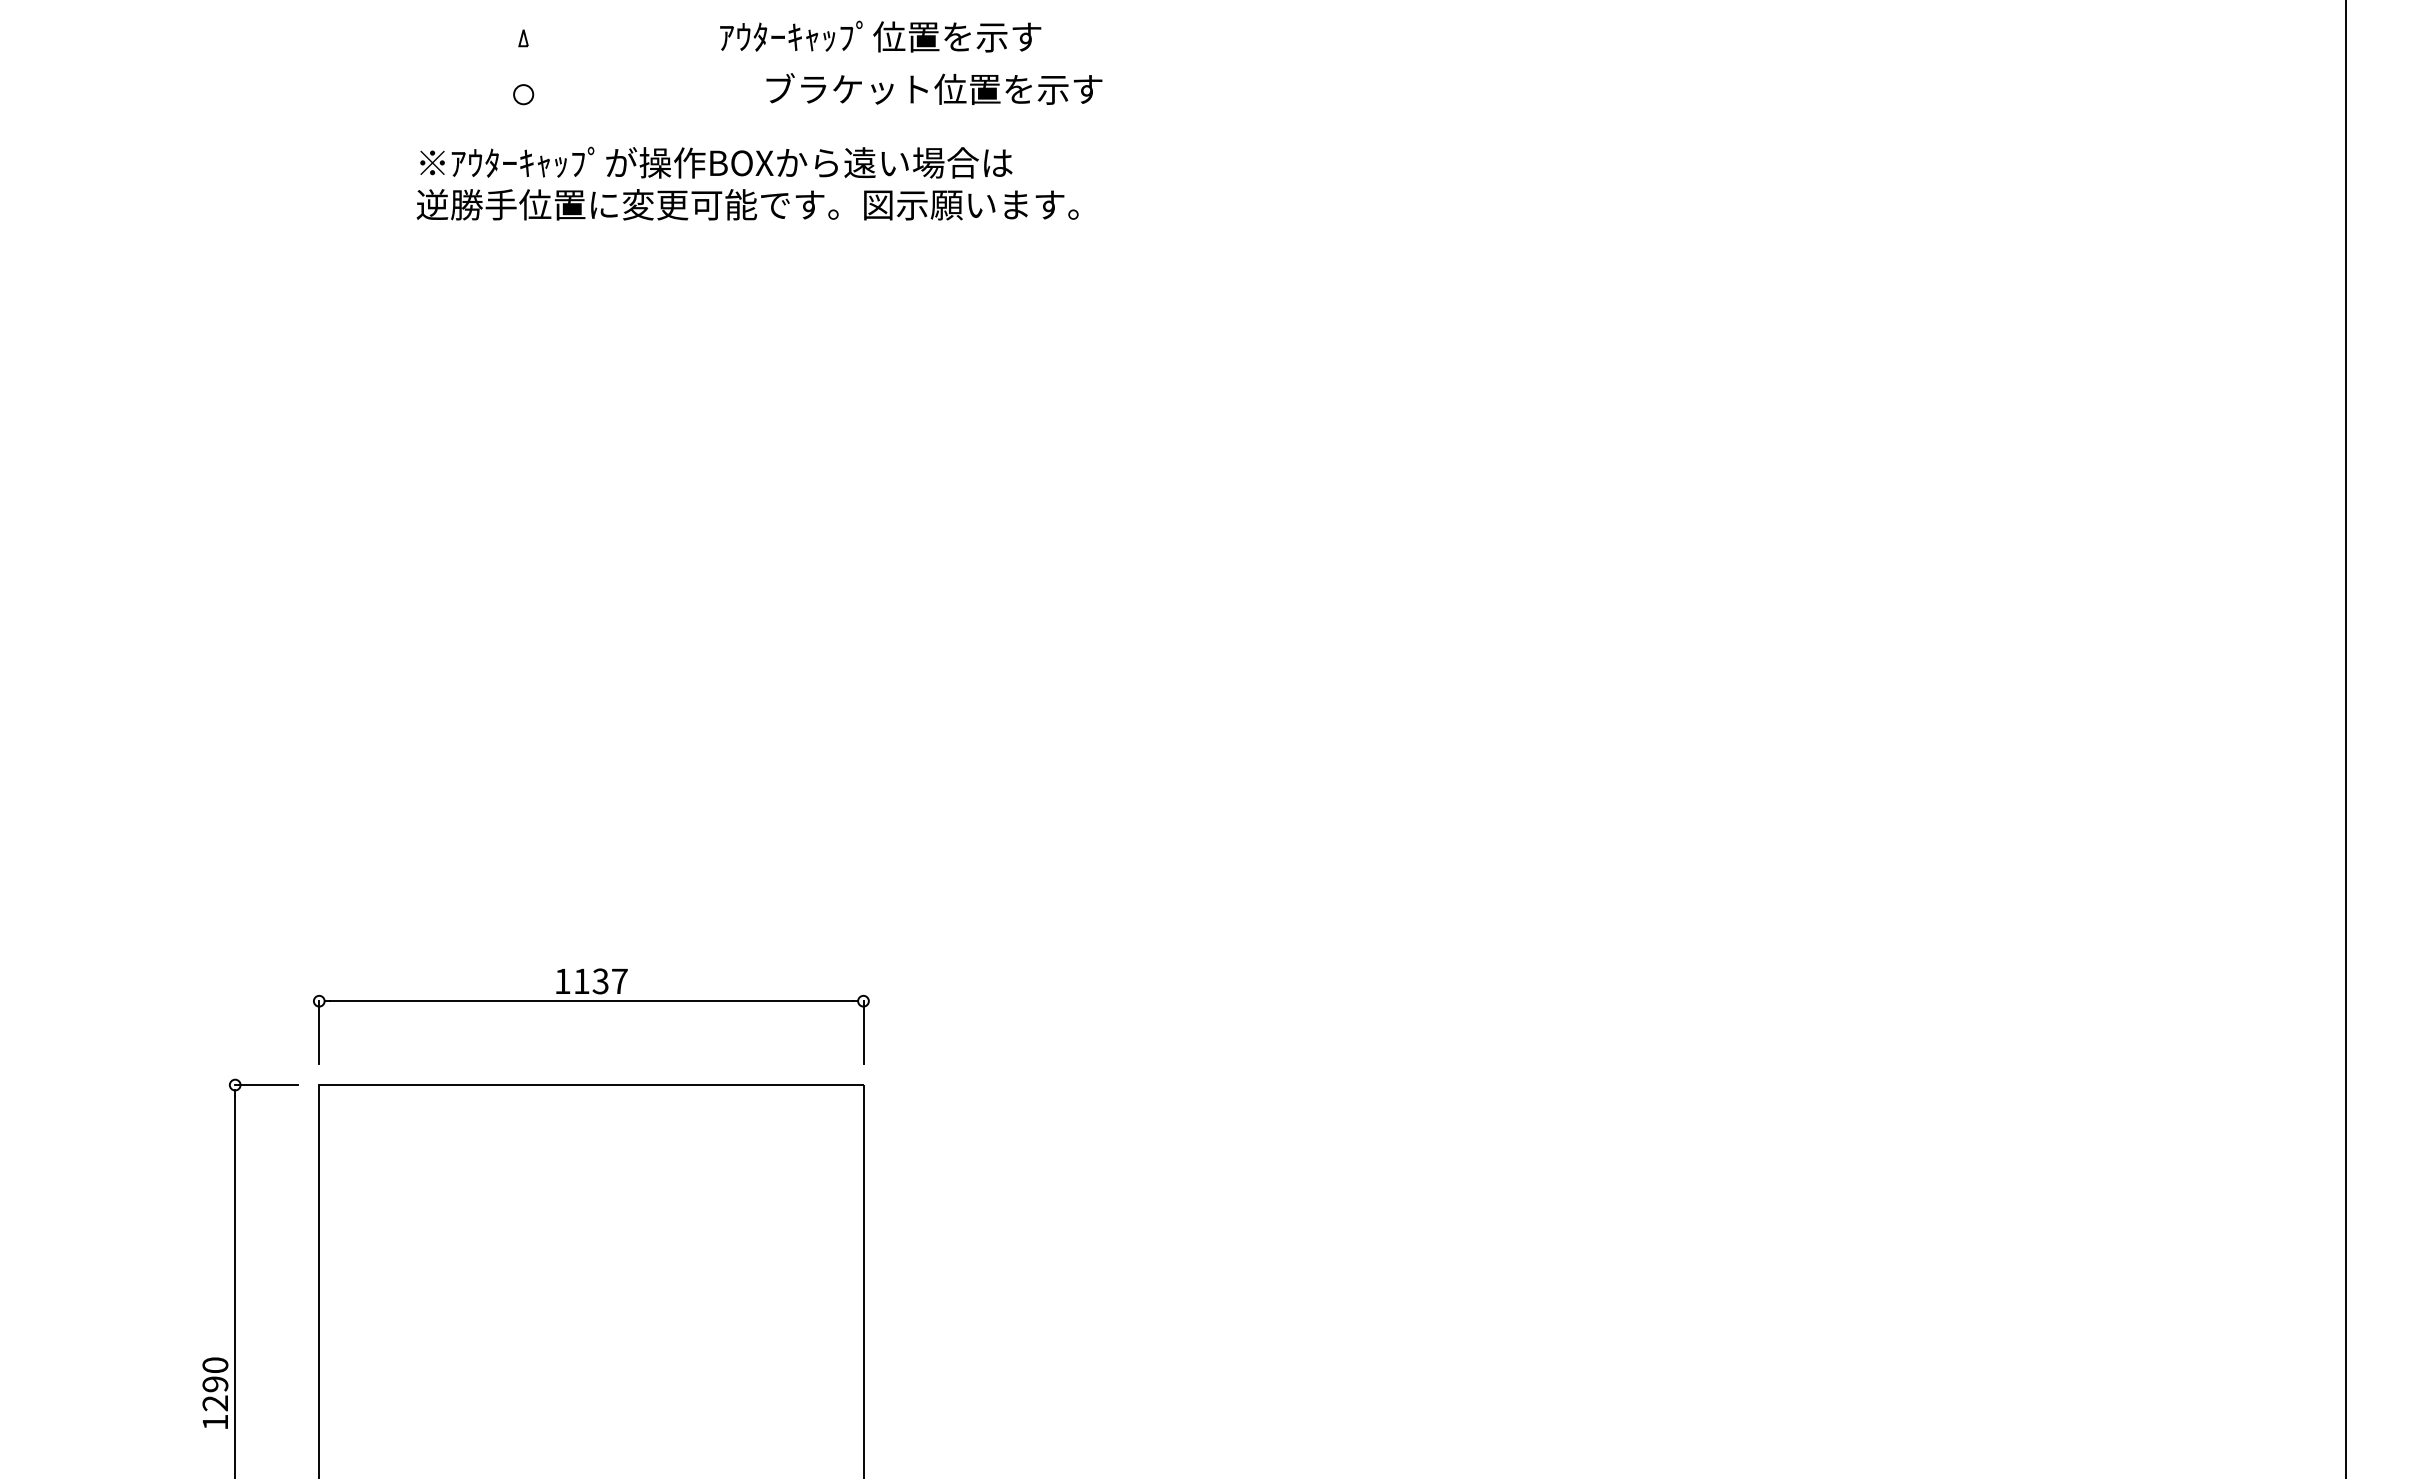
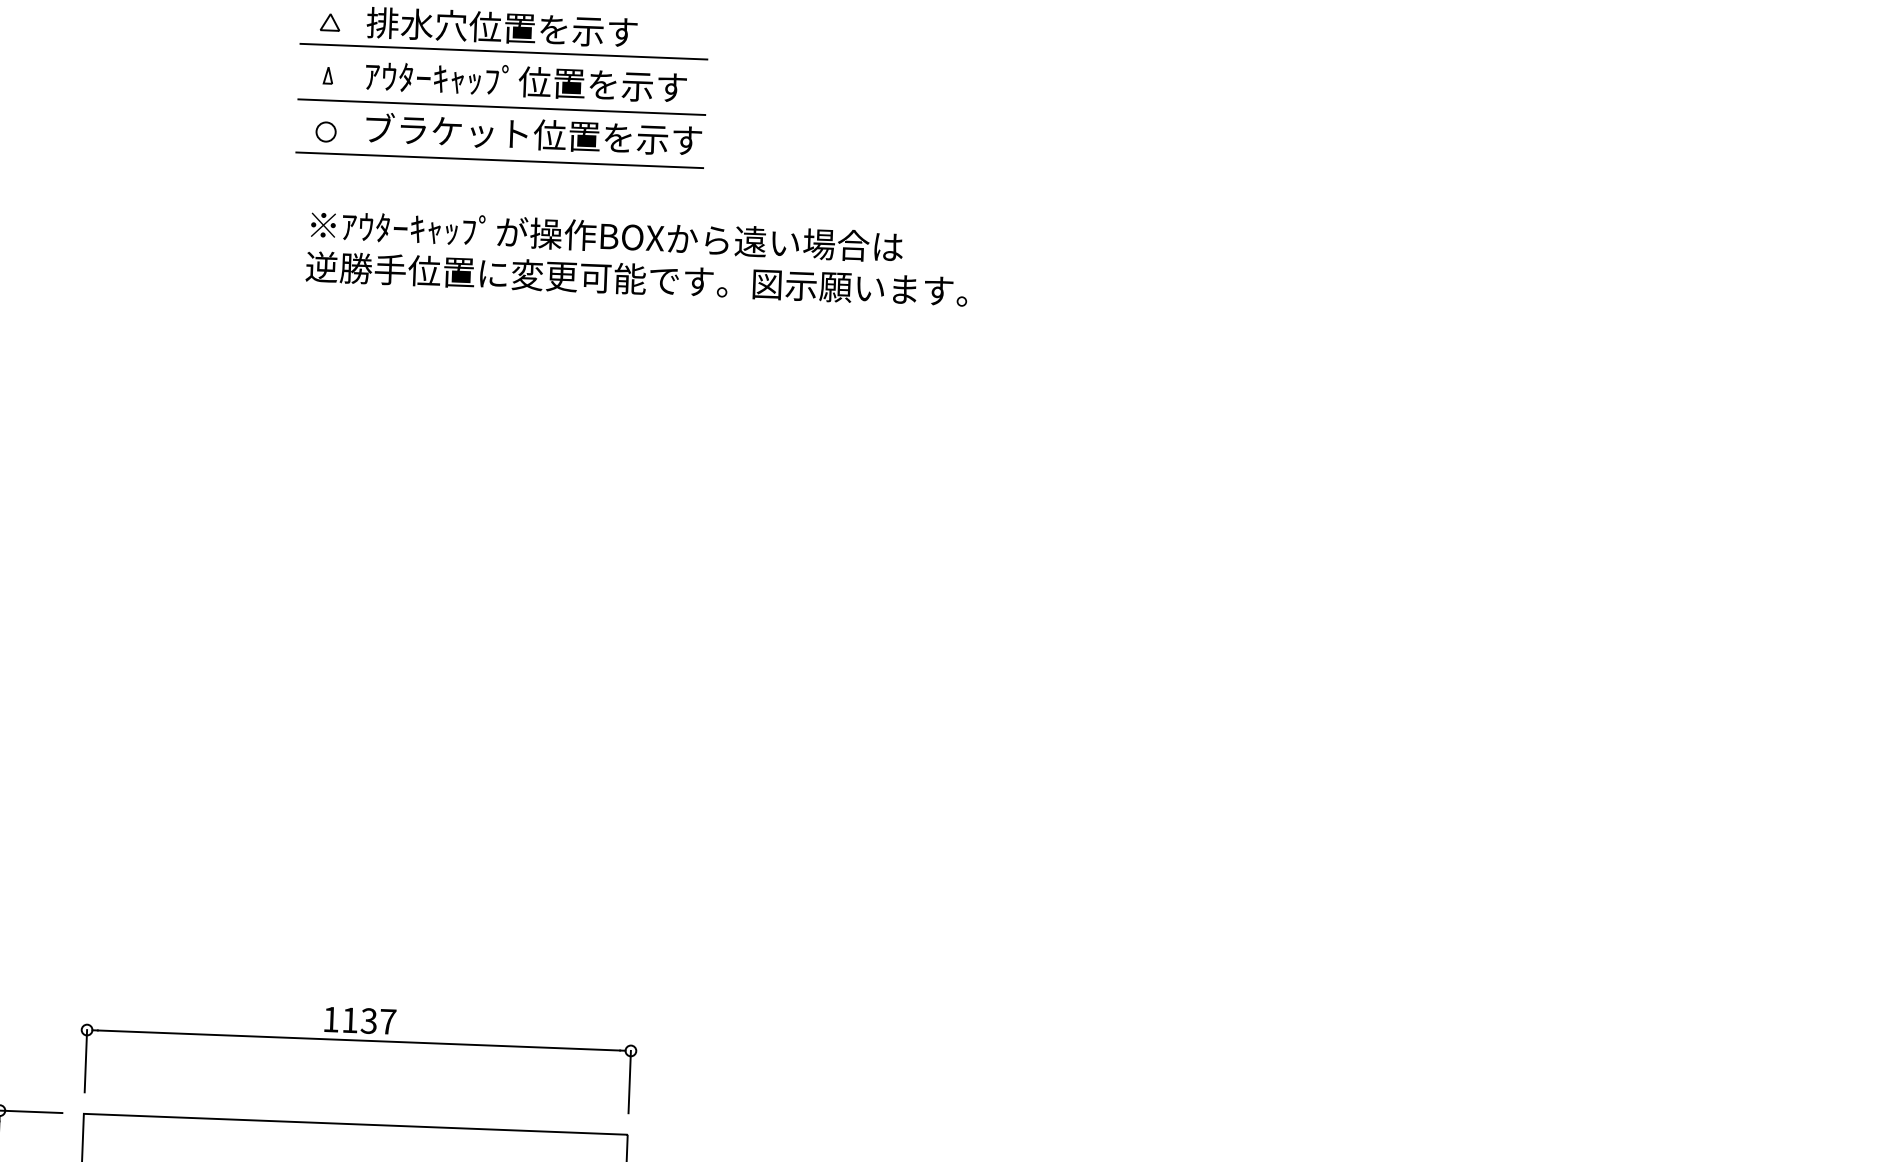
line: (697, 7) -> (503, 51), added
text: (880, 36) -> (526, 81), moved
line: (697, 63) -> (501, 107), added
text: (934, 88) -> (534, 133), moved
line: (697, 116) -> (499, 160), added
text: (747, 183) -> (637, 257), moved

